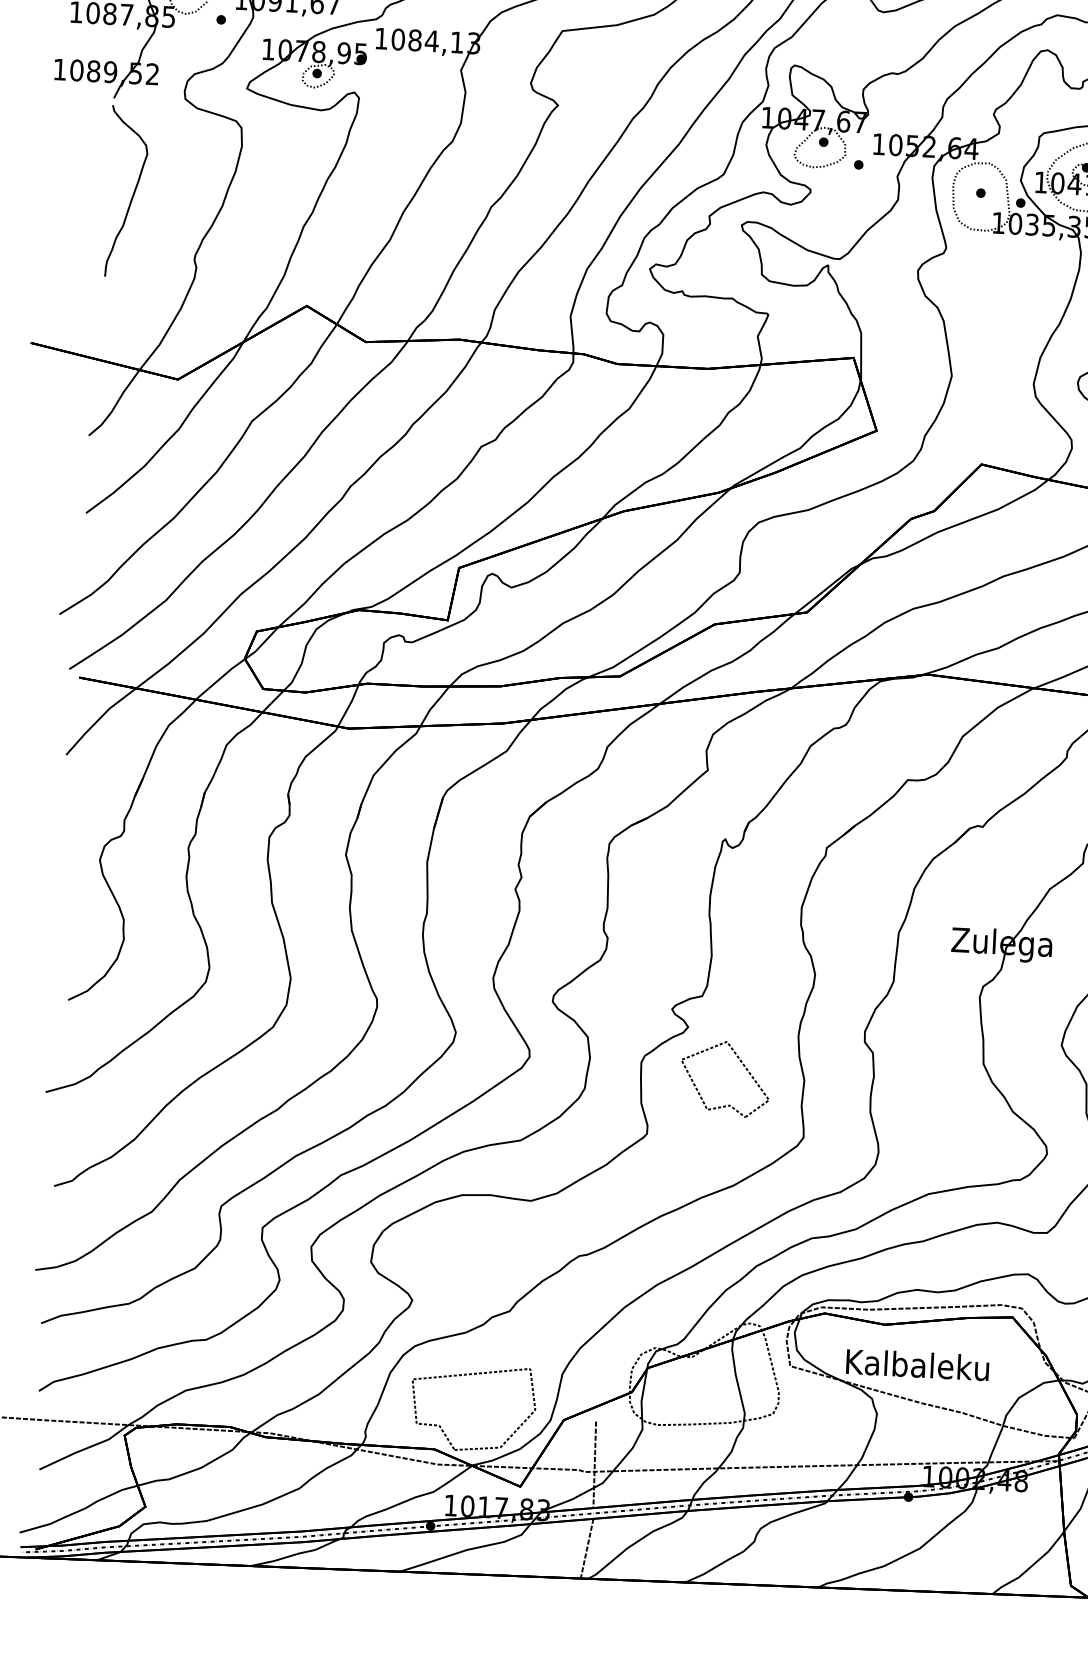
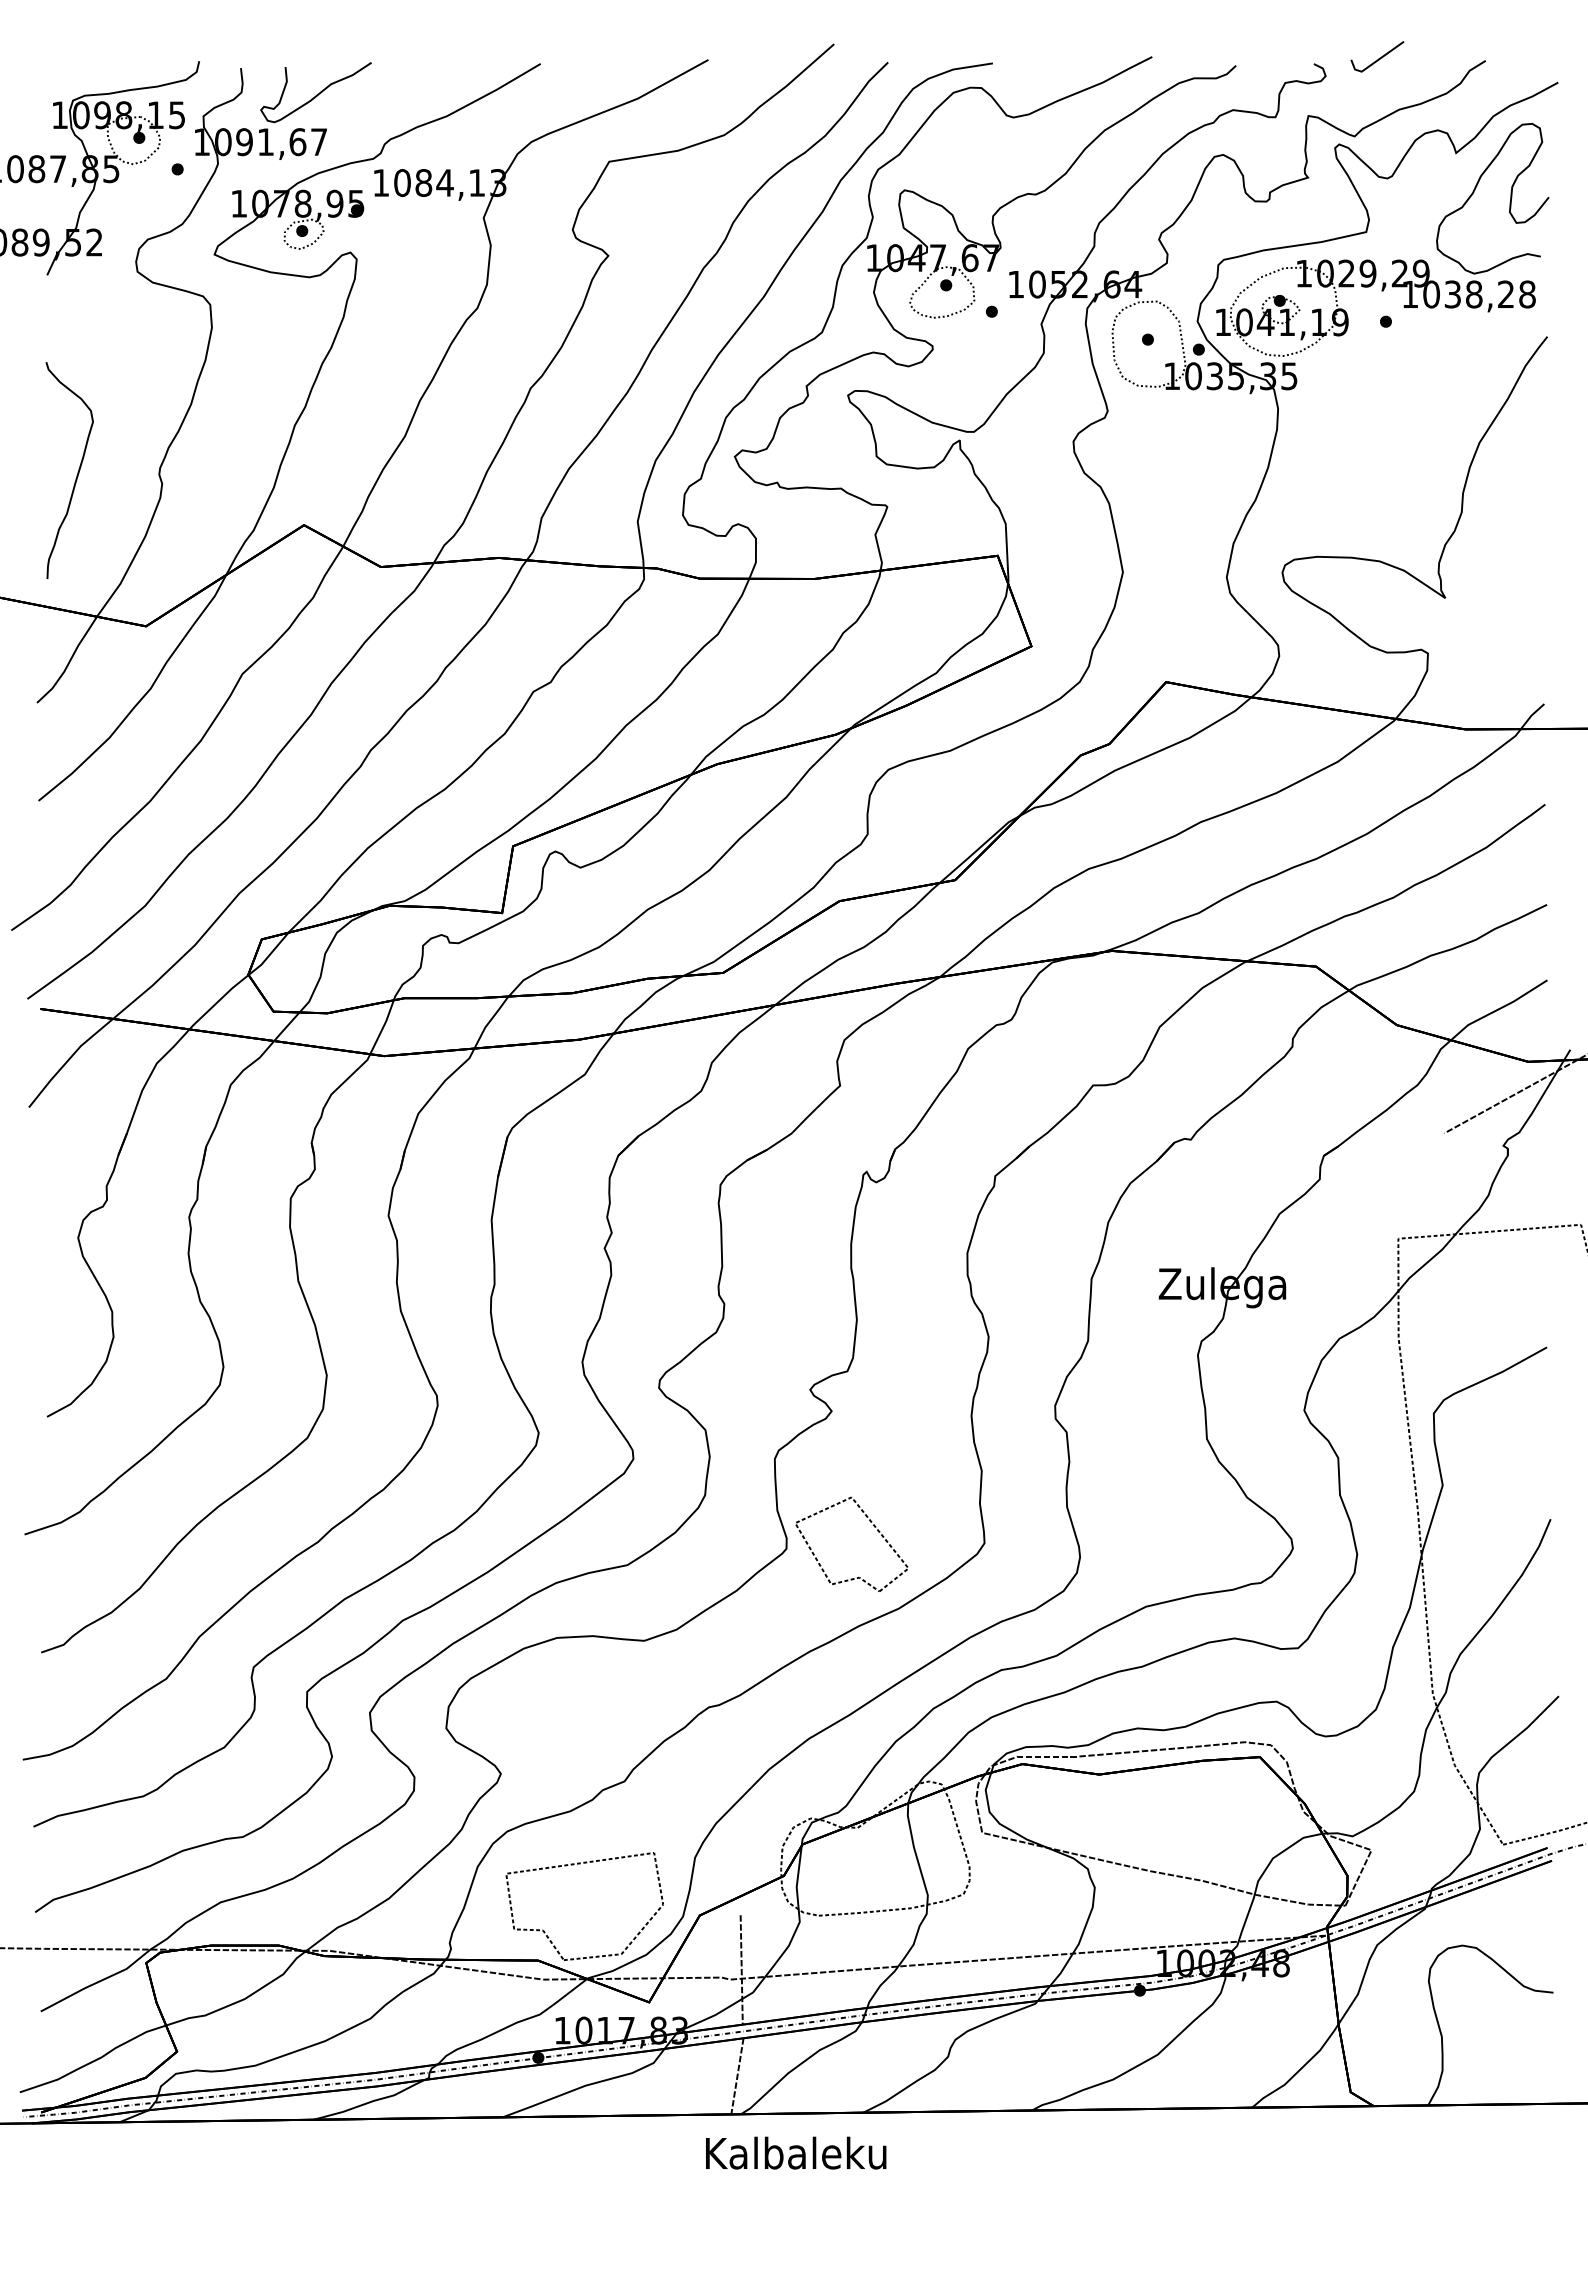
curve: (133, 193) -> (77, 472), moved
part: (743, 1065) -> (873, 1526), moved
text: (918, 1364) -> (796, 2152), moved

